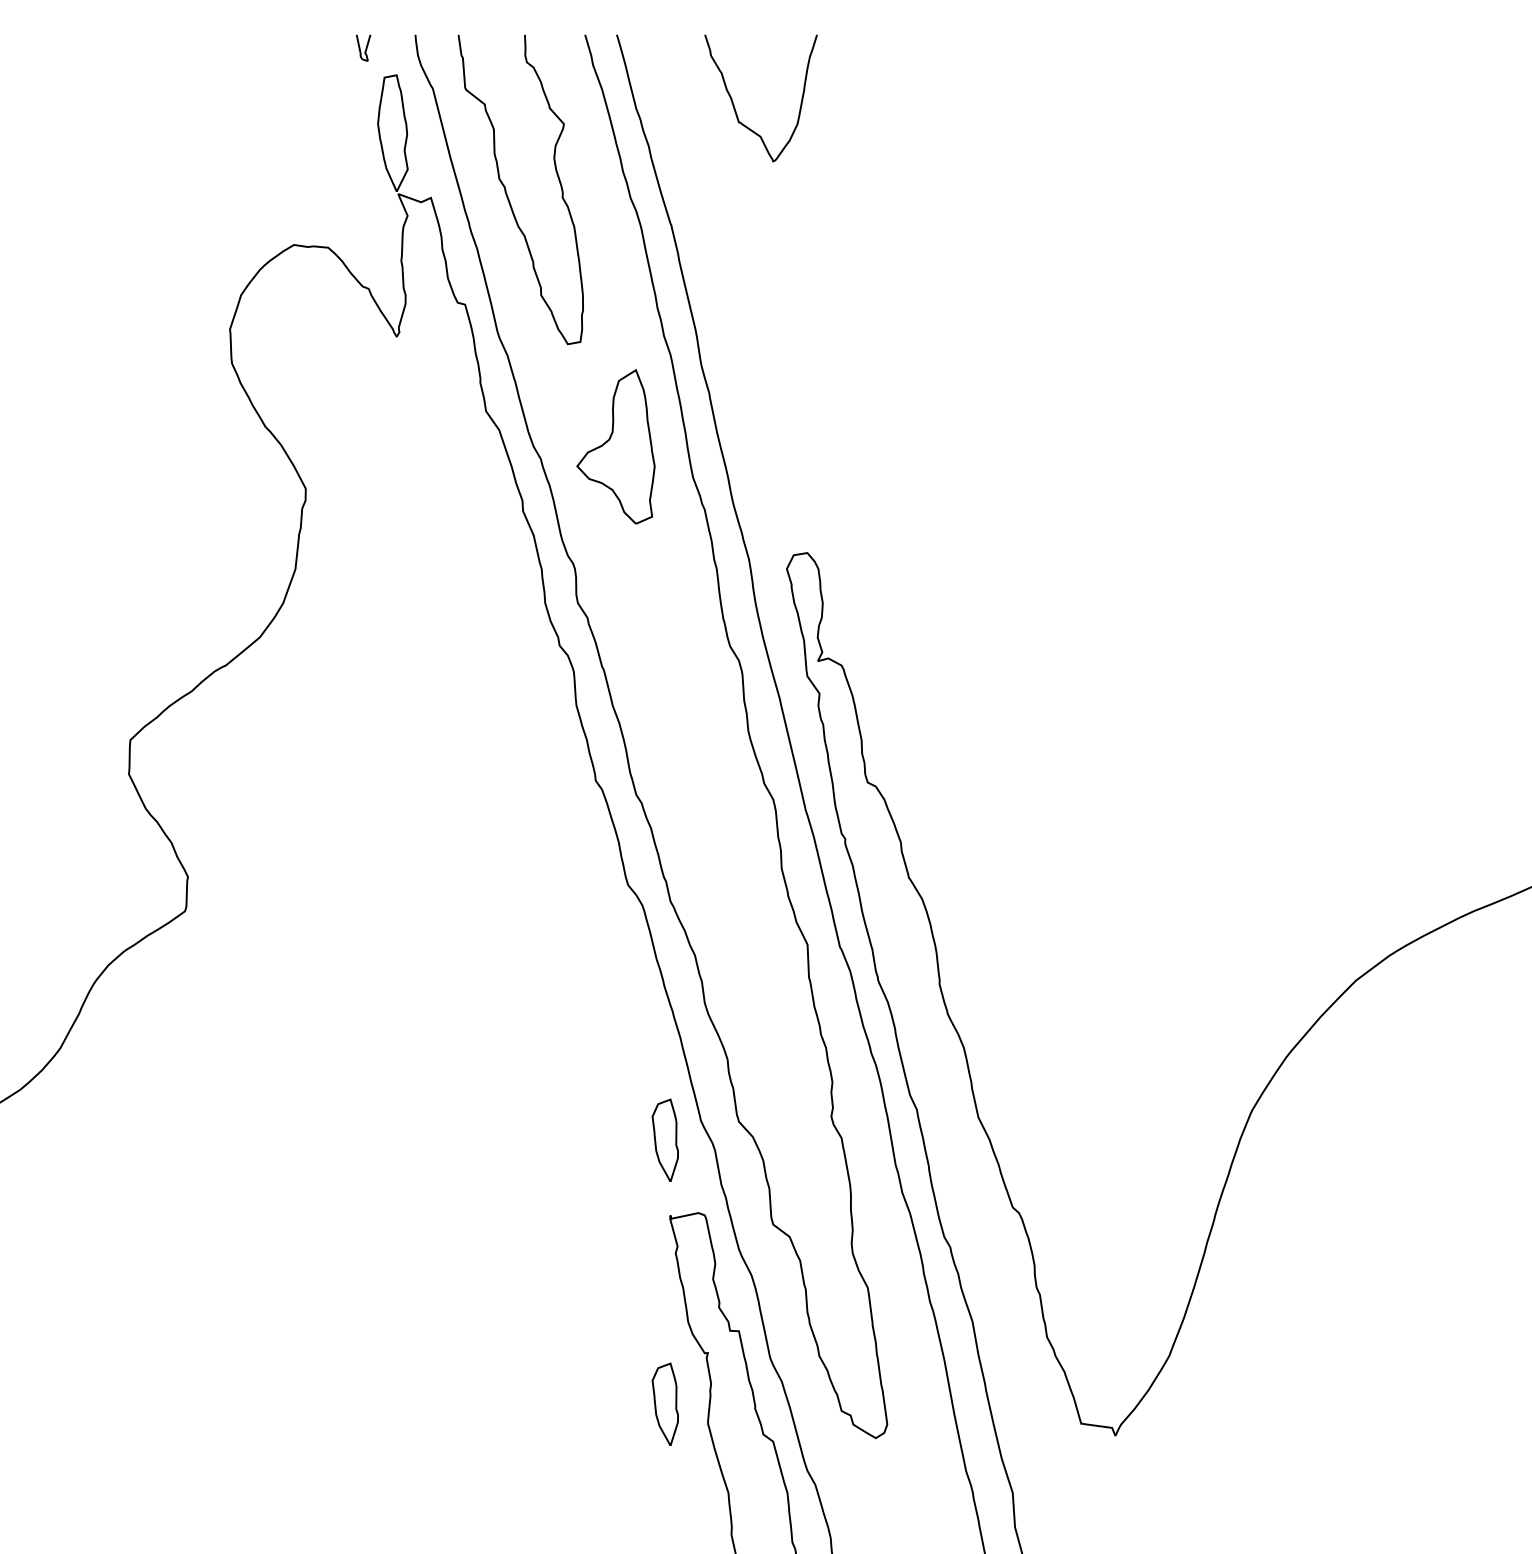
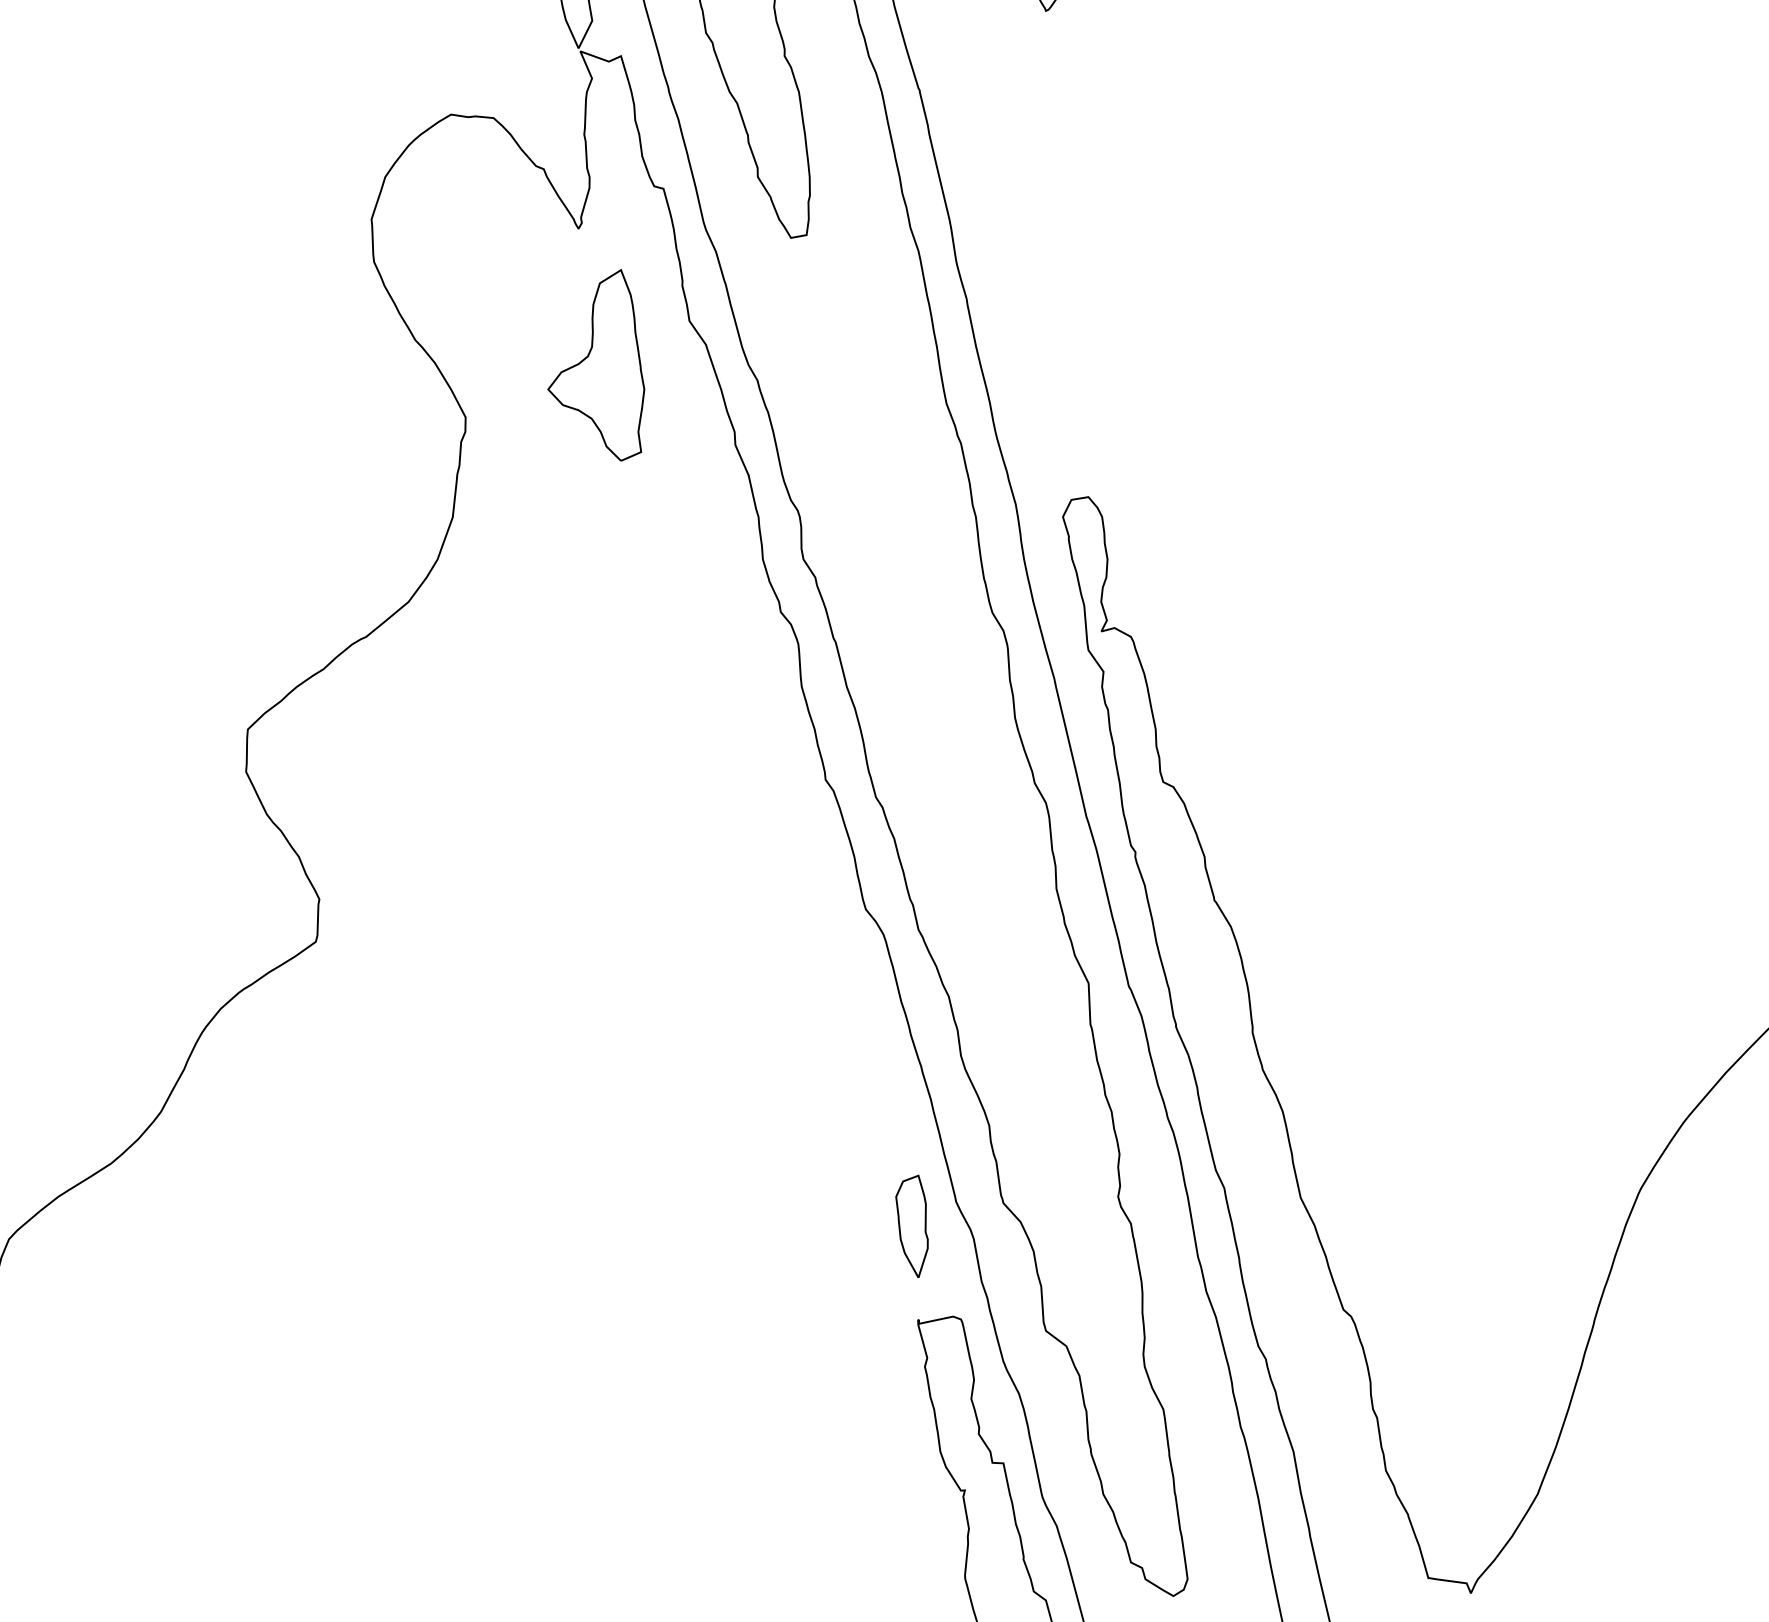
part: (615, 446) -> (595, 364), moved
part: (664, 1403) -> (910, 1553), removed

